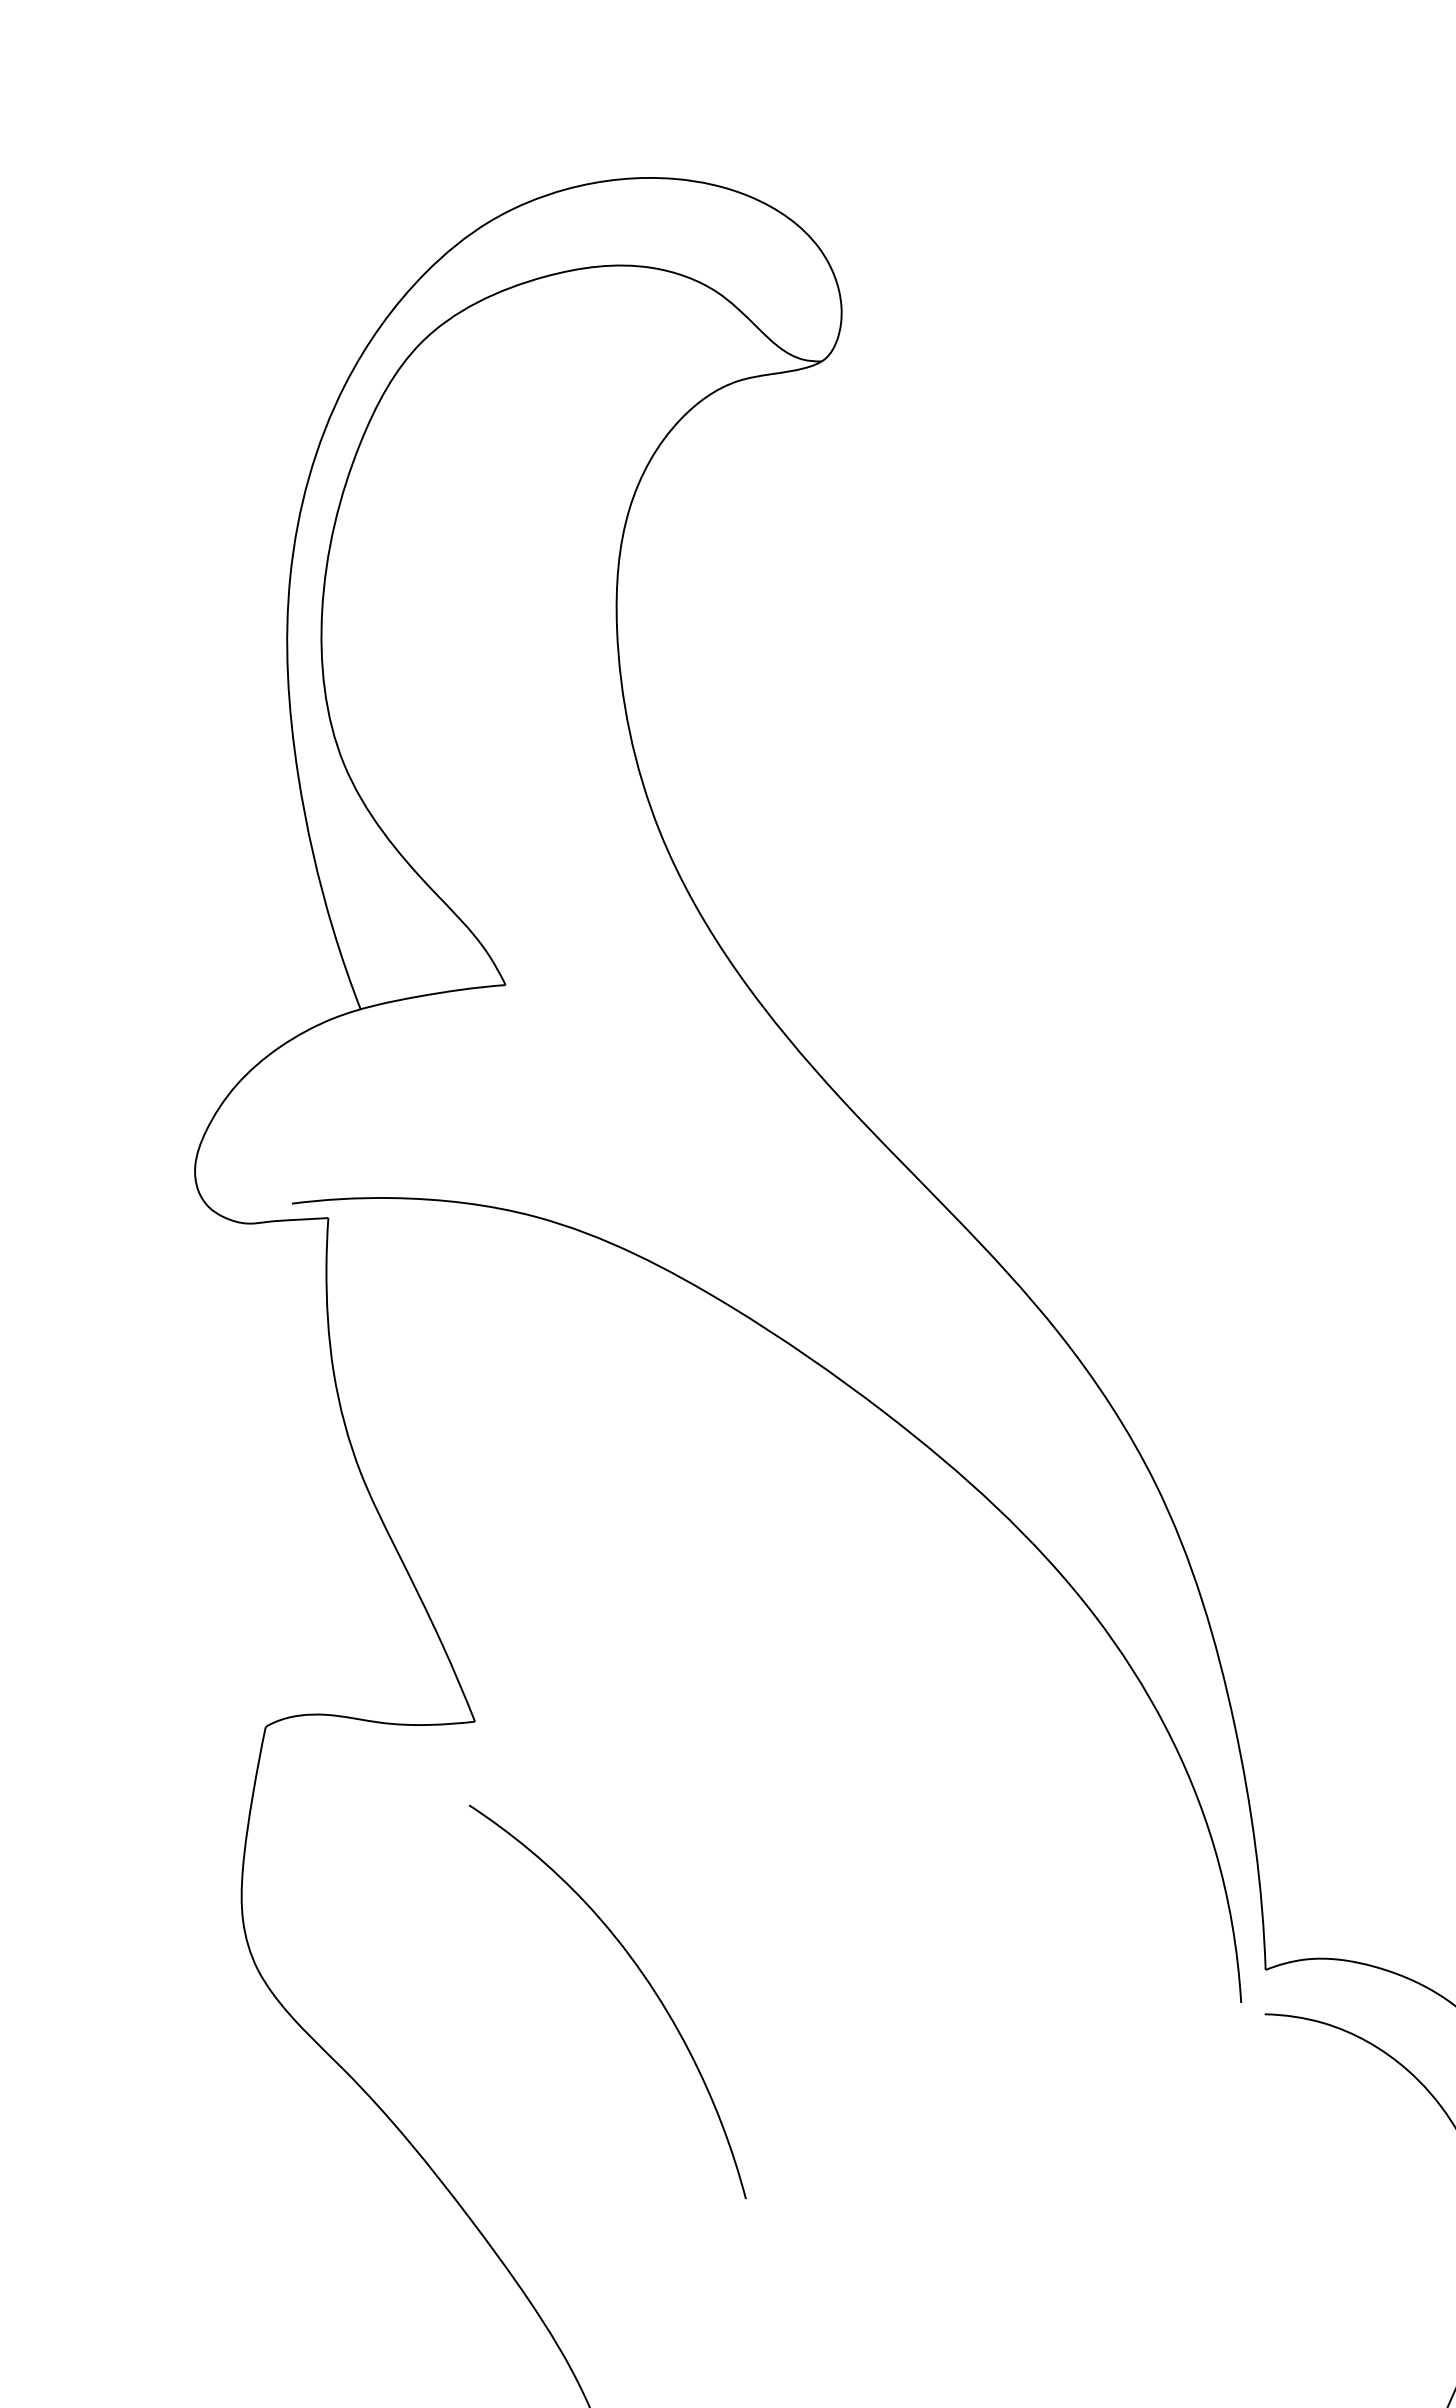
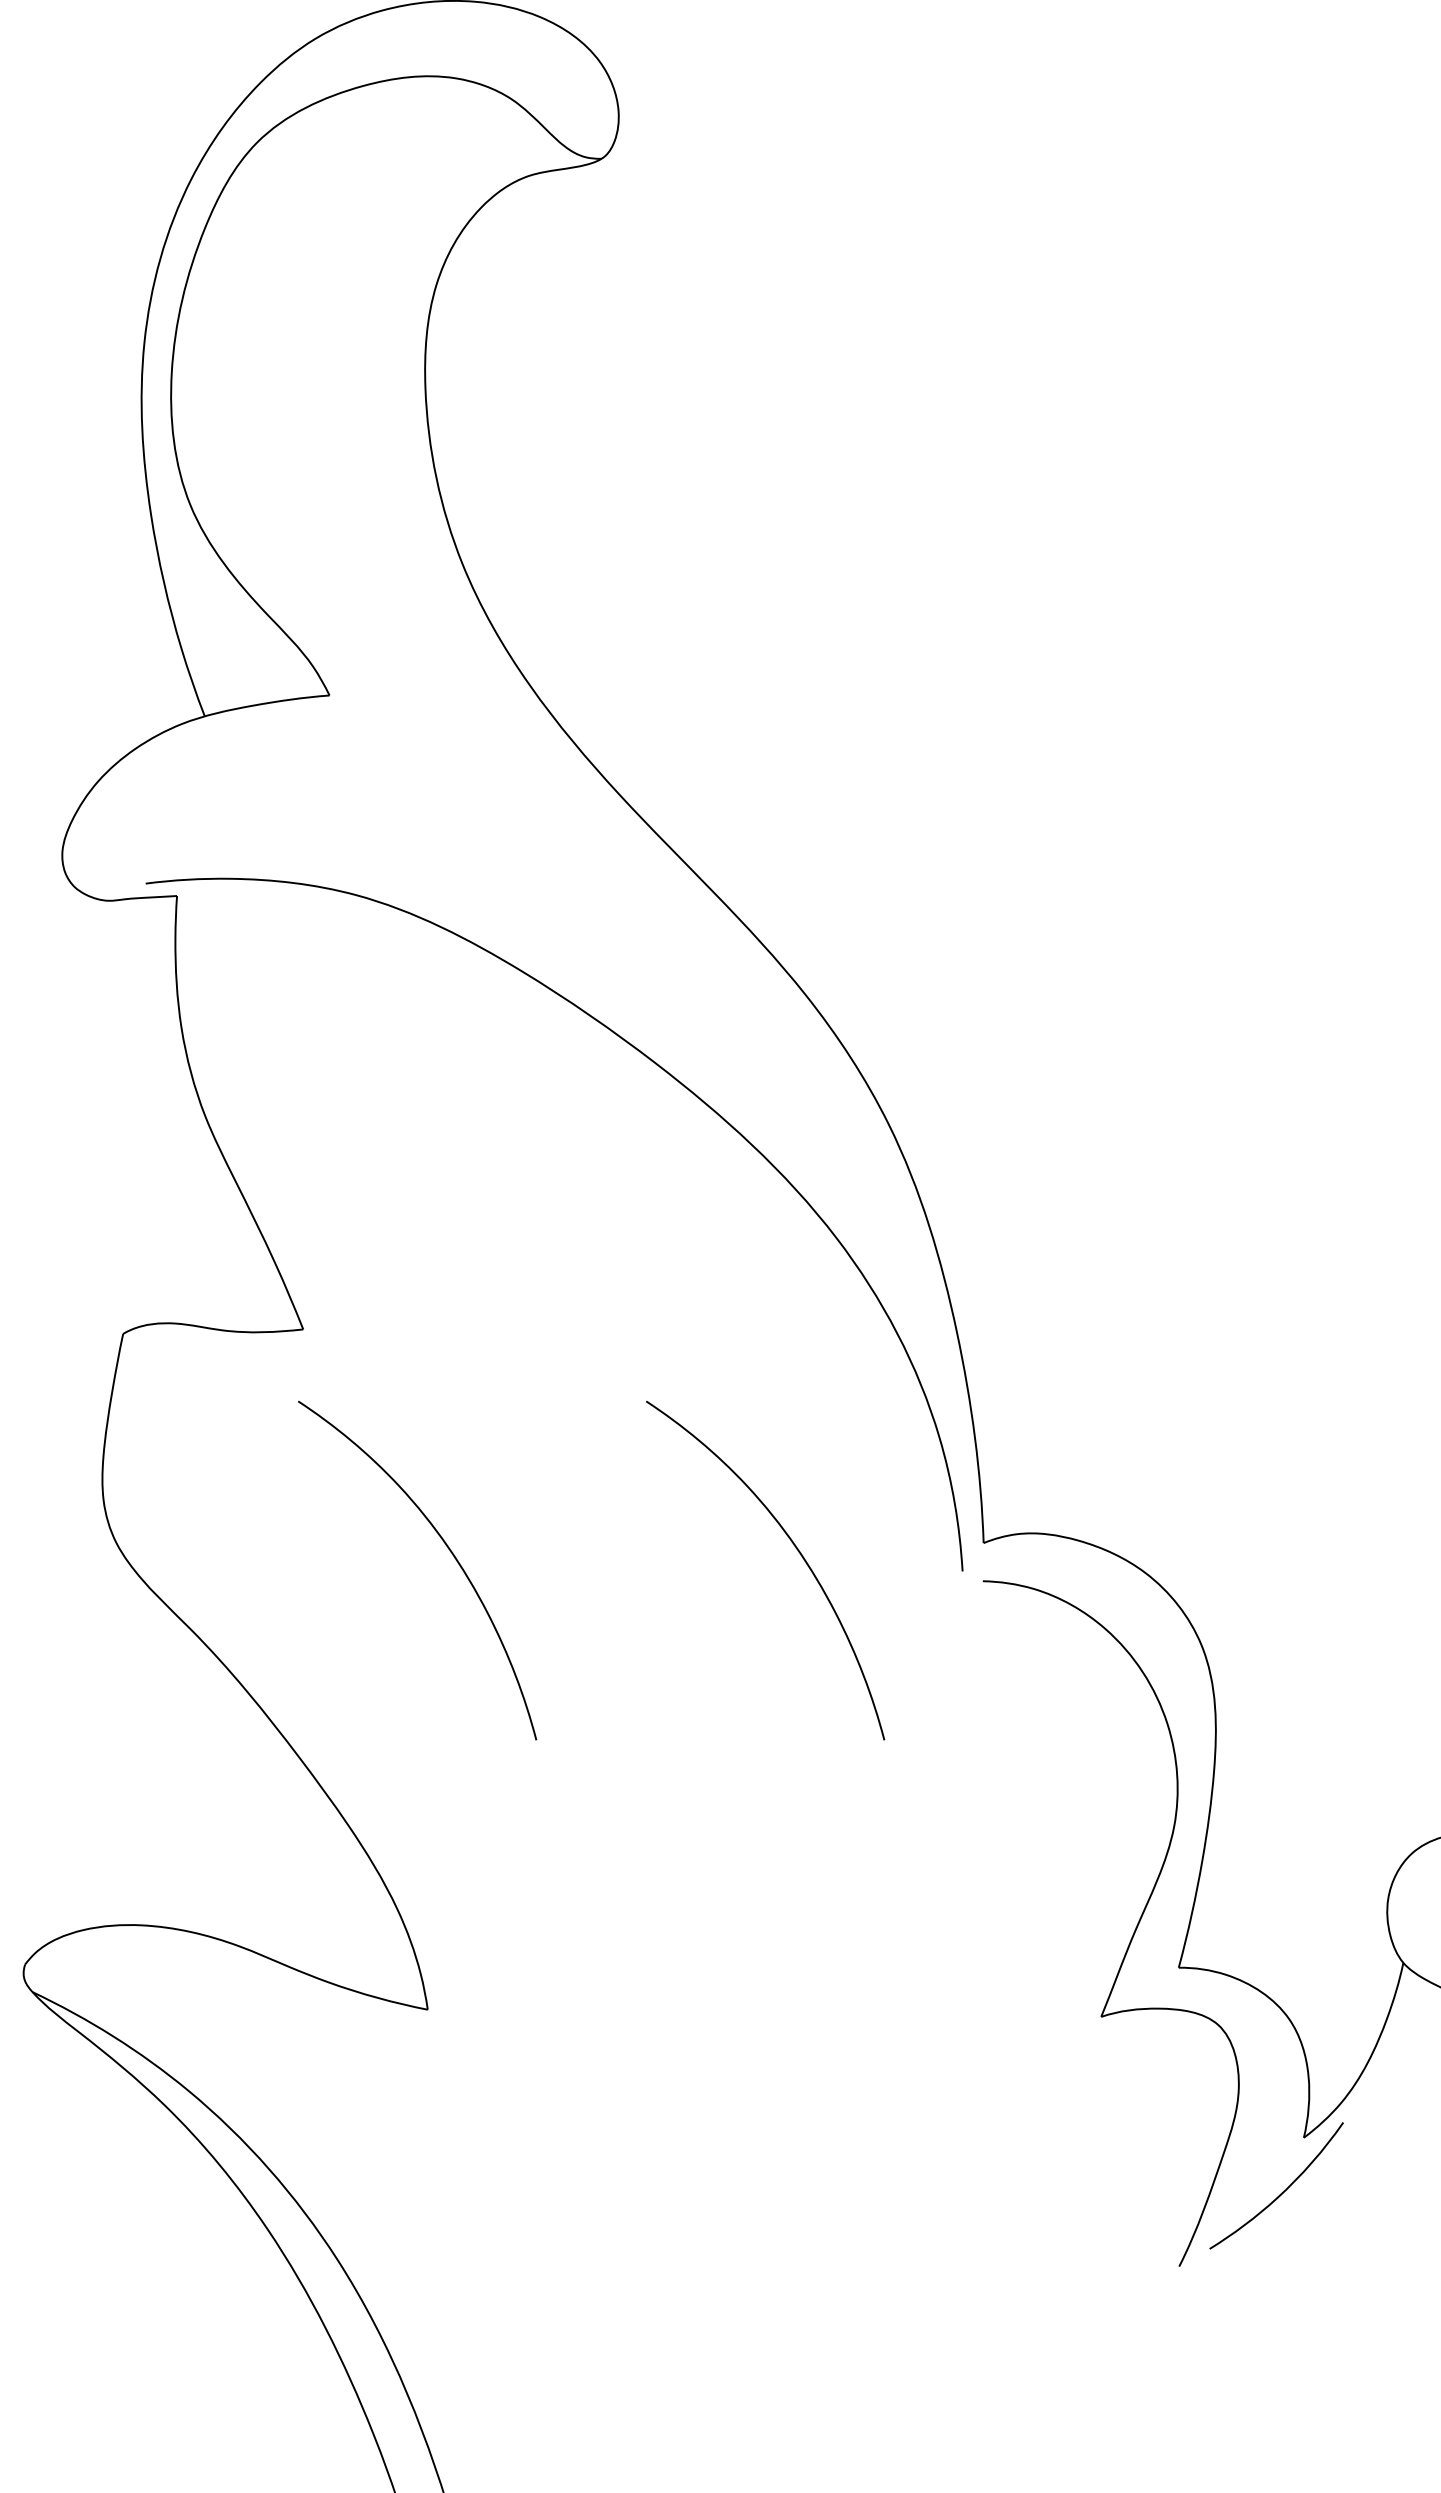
curve: (1047, 1976) -> (795, 1548), added

